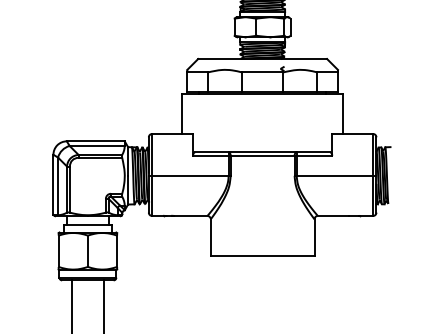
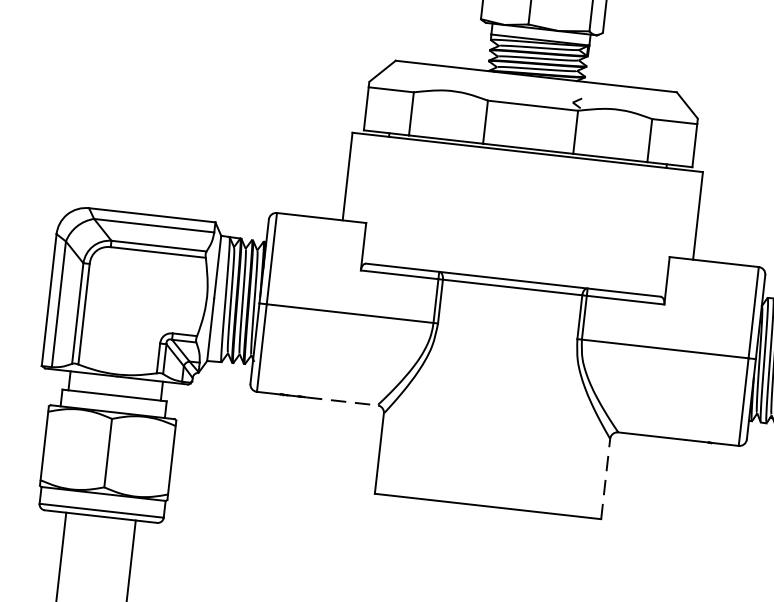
line: (191, 215) -> (342, 400), solid -> dashed
line: (314, 237) -> (605, 478), solid -> dashed

